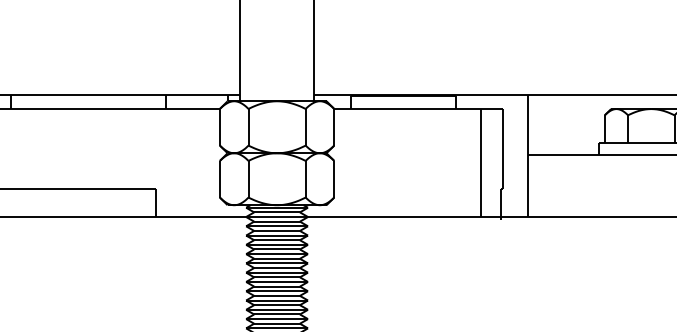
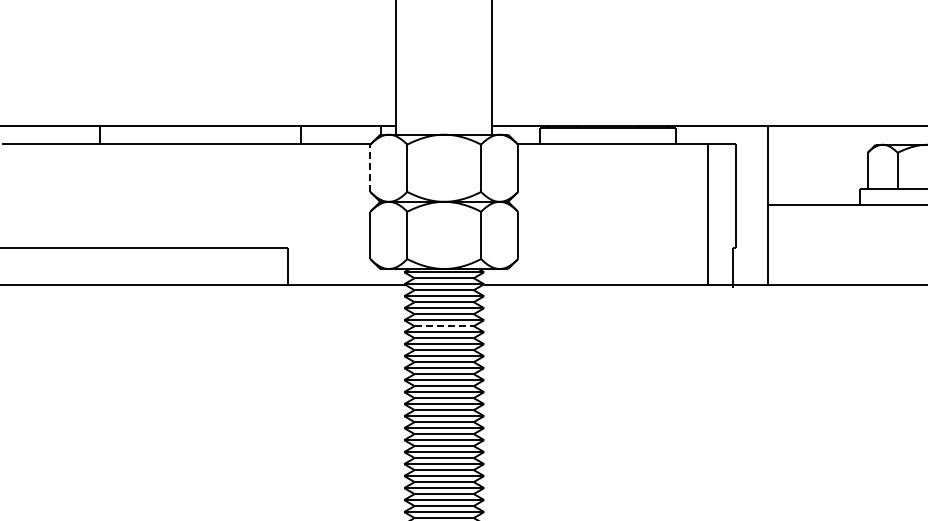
line: (220, 127) -> (370, 168), solid -> dashed
line: (277, 249) -> (444, 326), solid -> dashed

